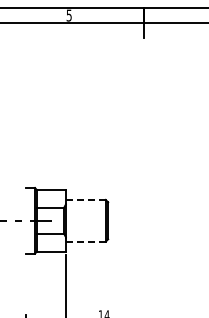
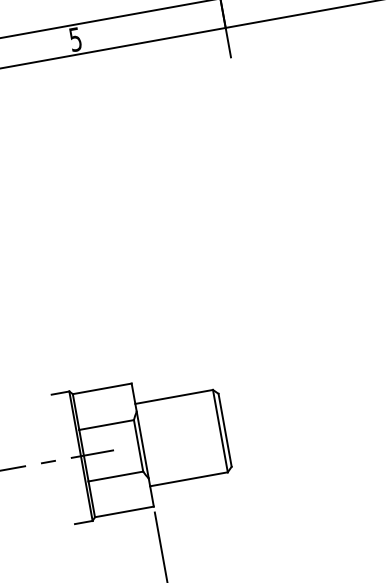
line: (86, 199) -> (174, 395), dashed -> solid
line: (86, 241) -> (189, 478), dashed -> solid

